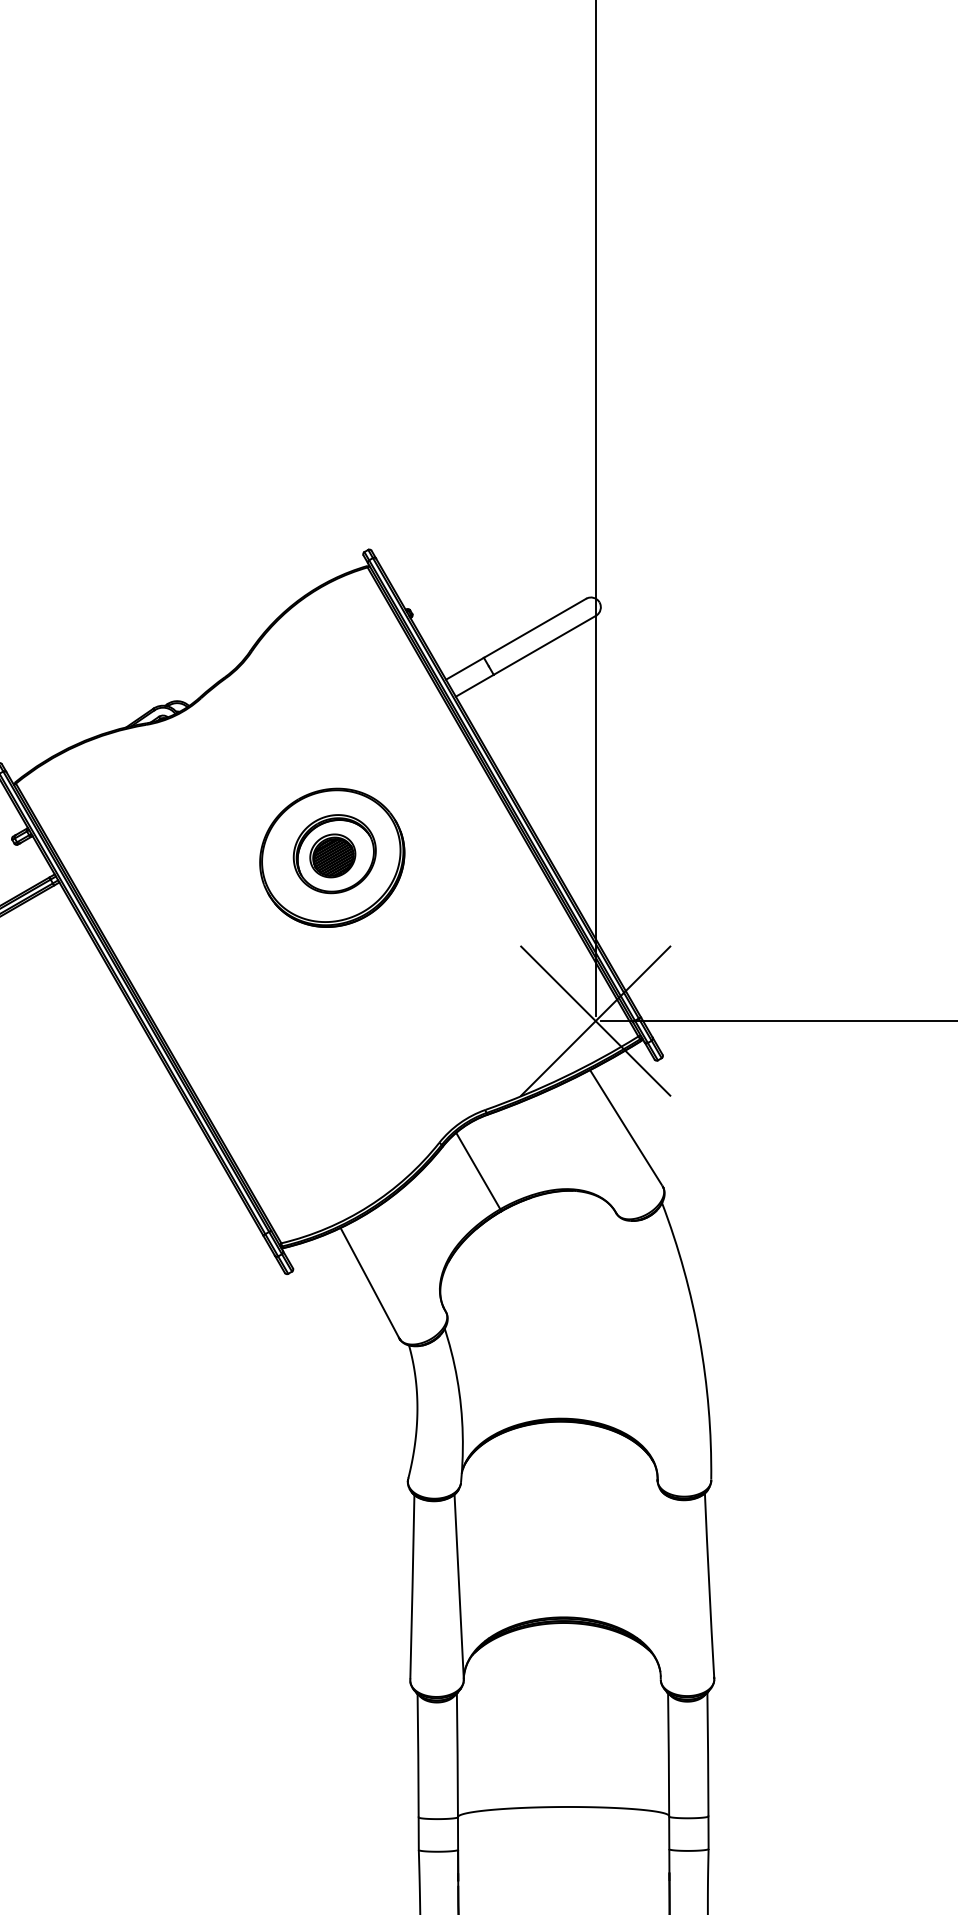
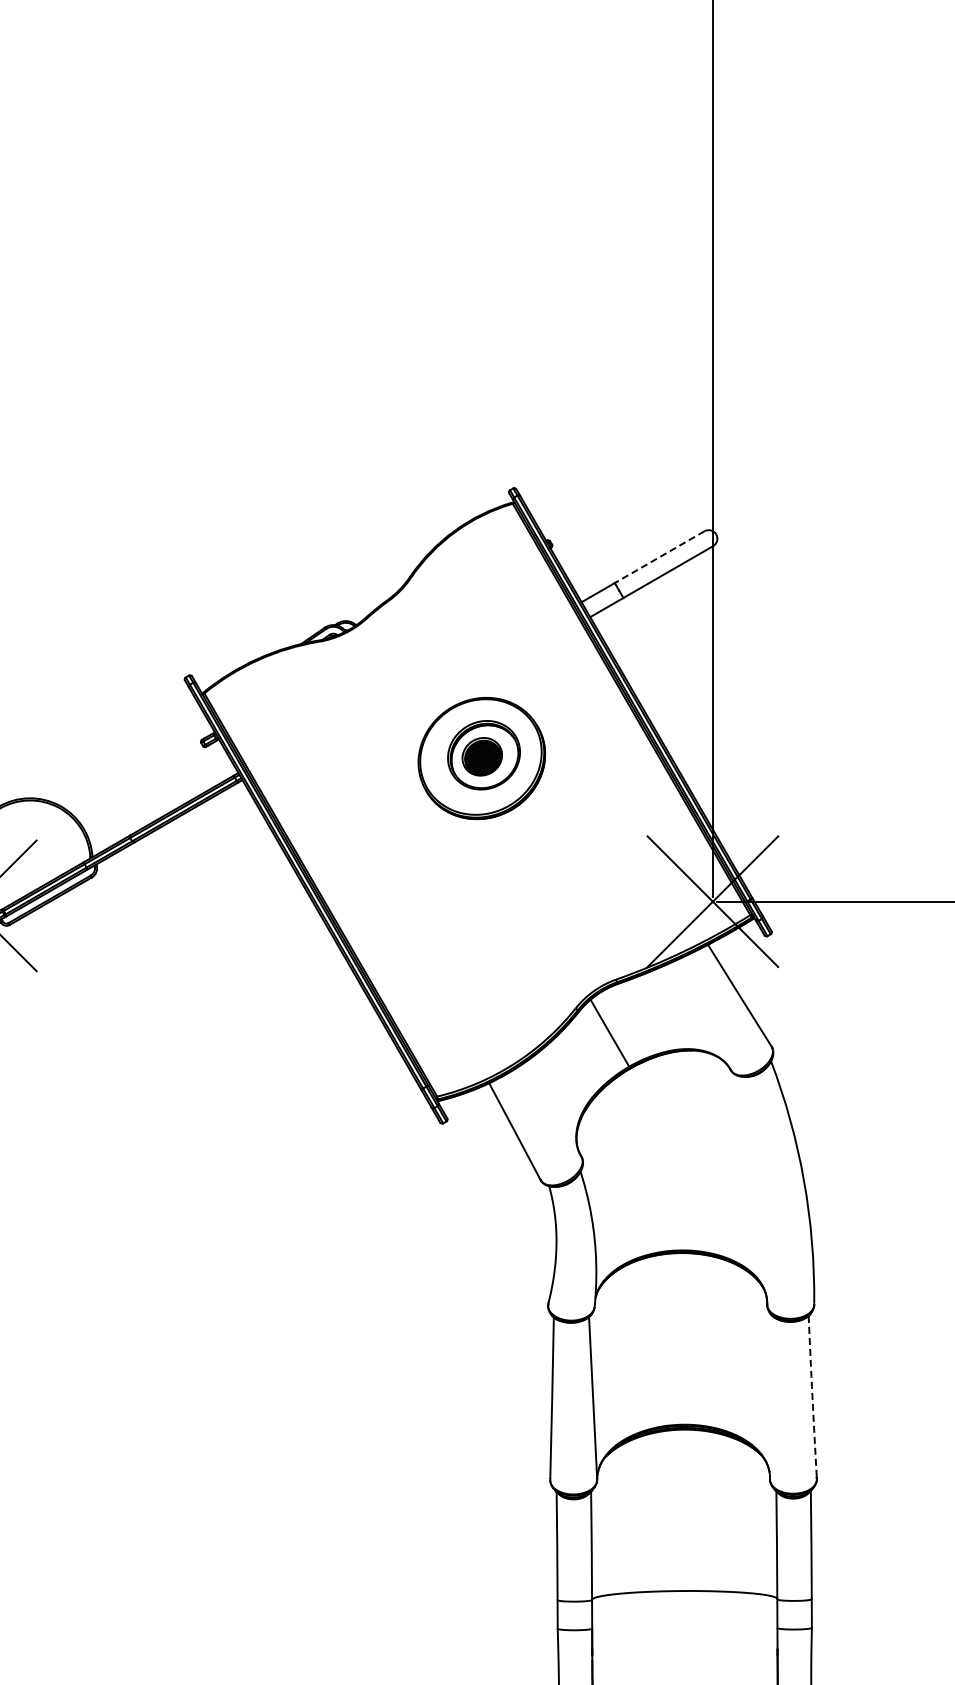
line: (534, 628) -> (659, 557), solid -> dashed
arc: (709, 1585) -> (812, 1396), solid -> dashed

